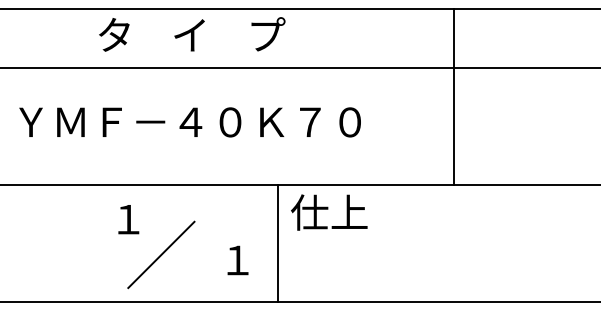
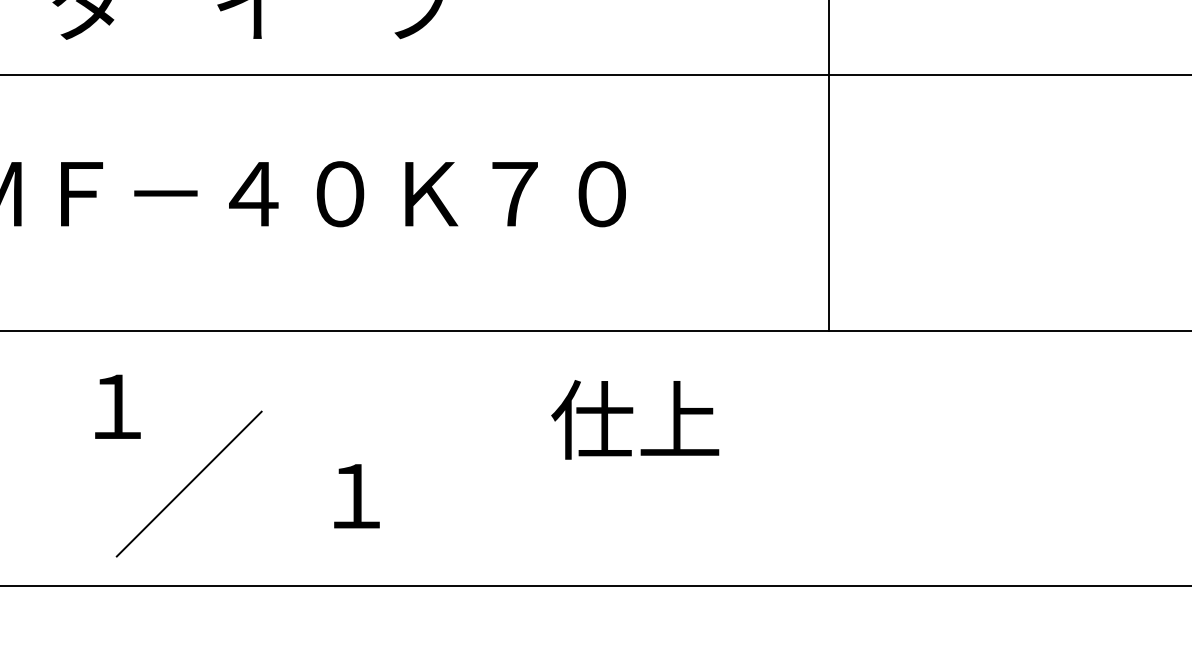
text: (329, 212) -> (635, 419), moved
line: (278, 242) -> (445, 456), removed

